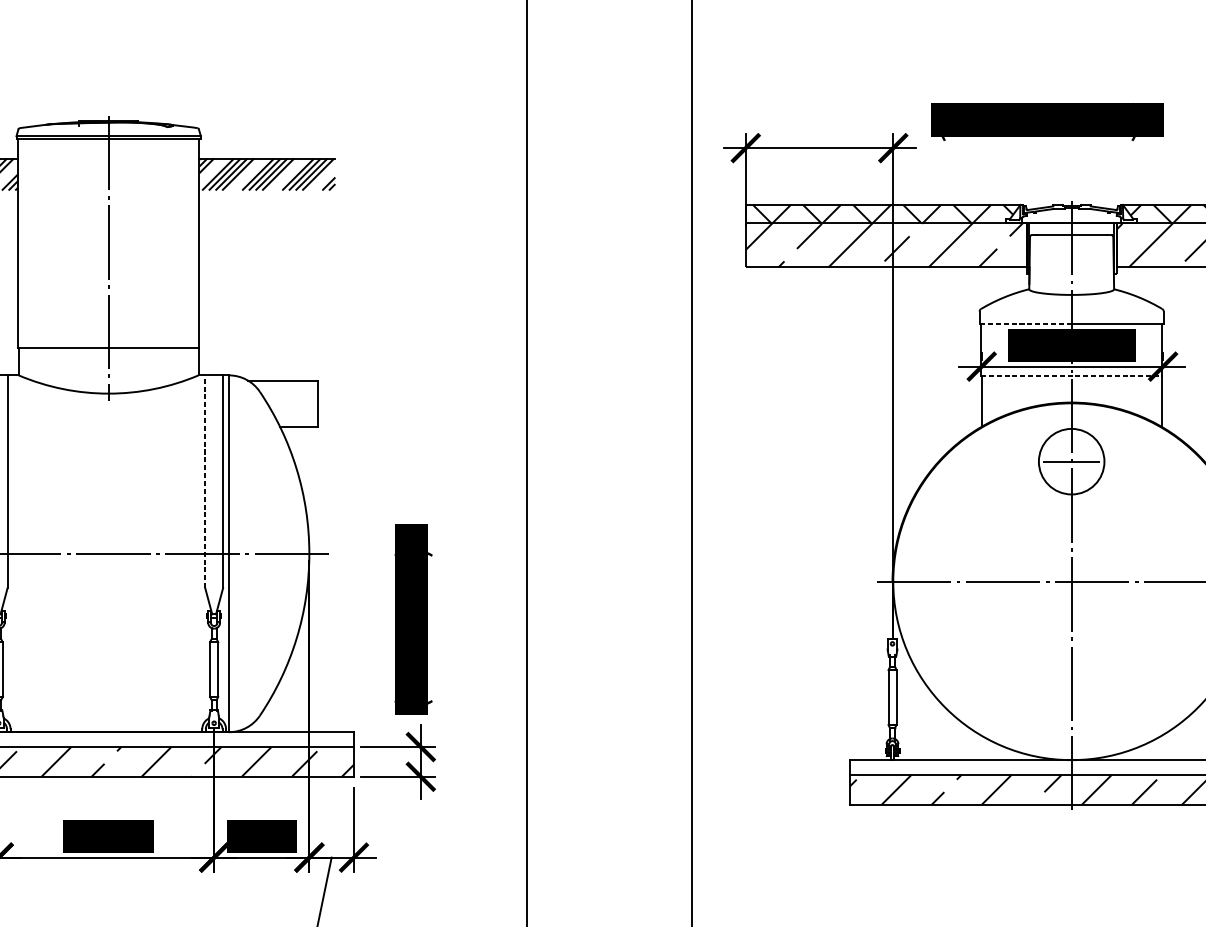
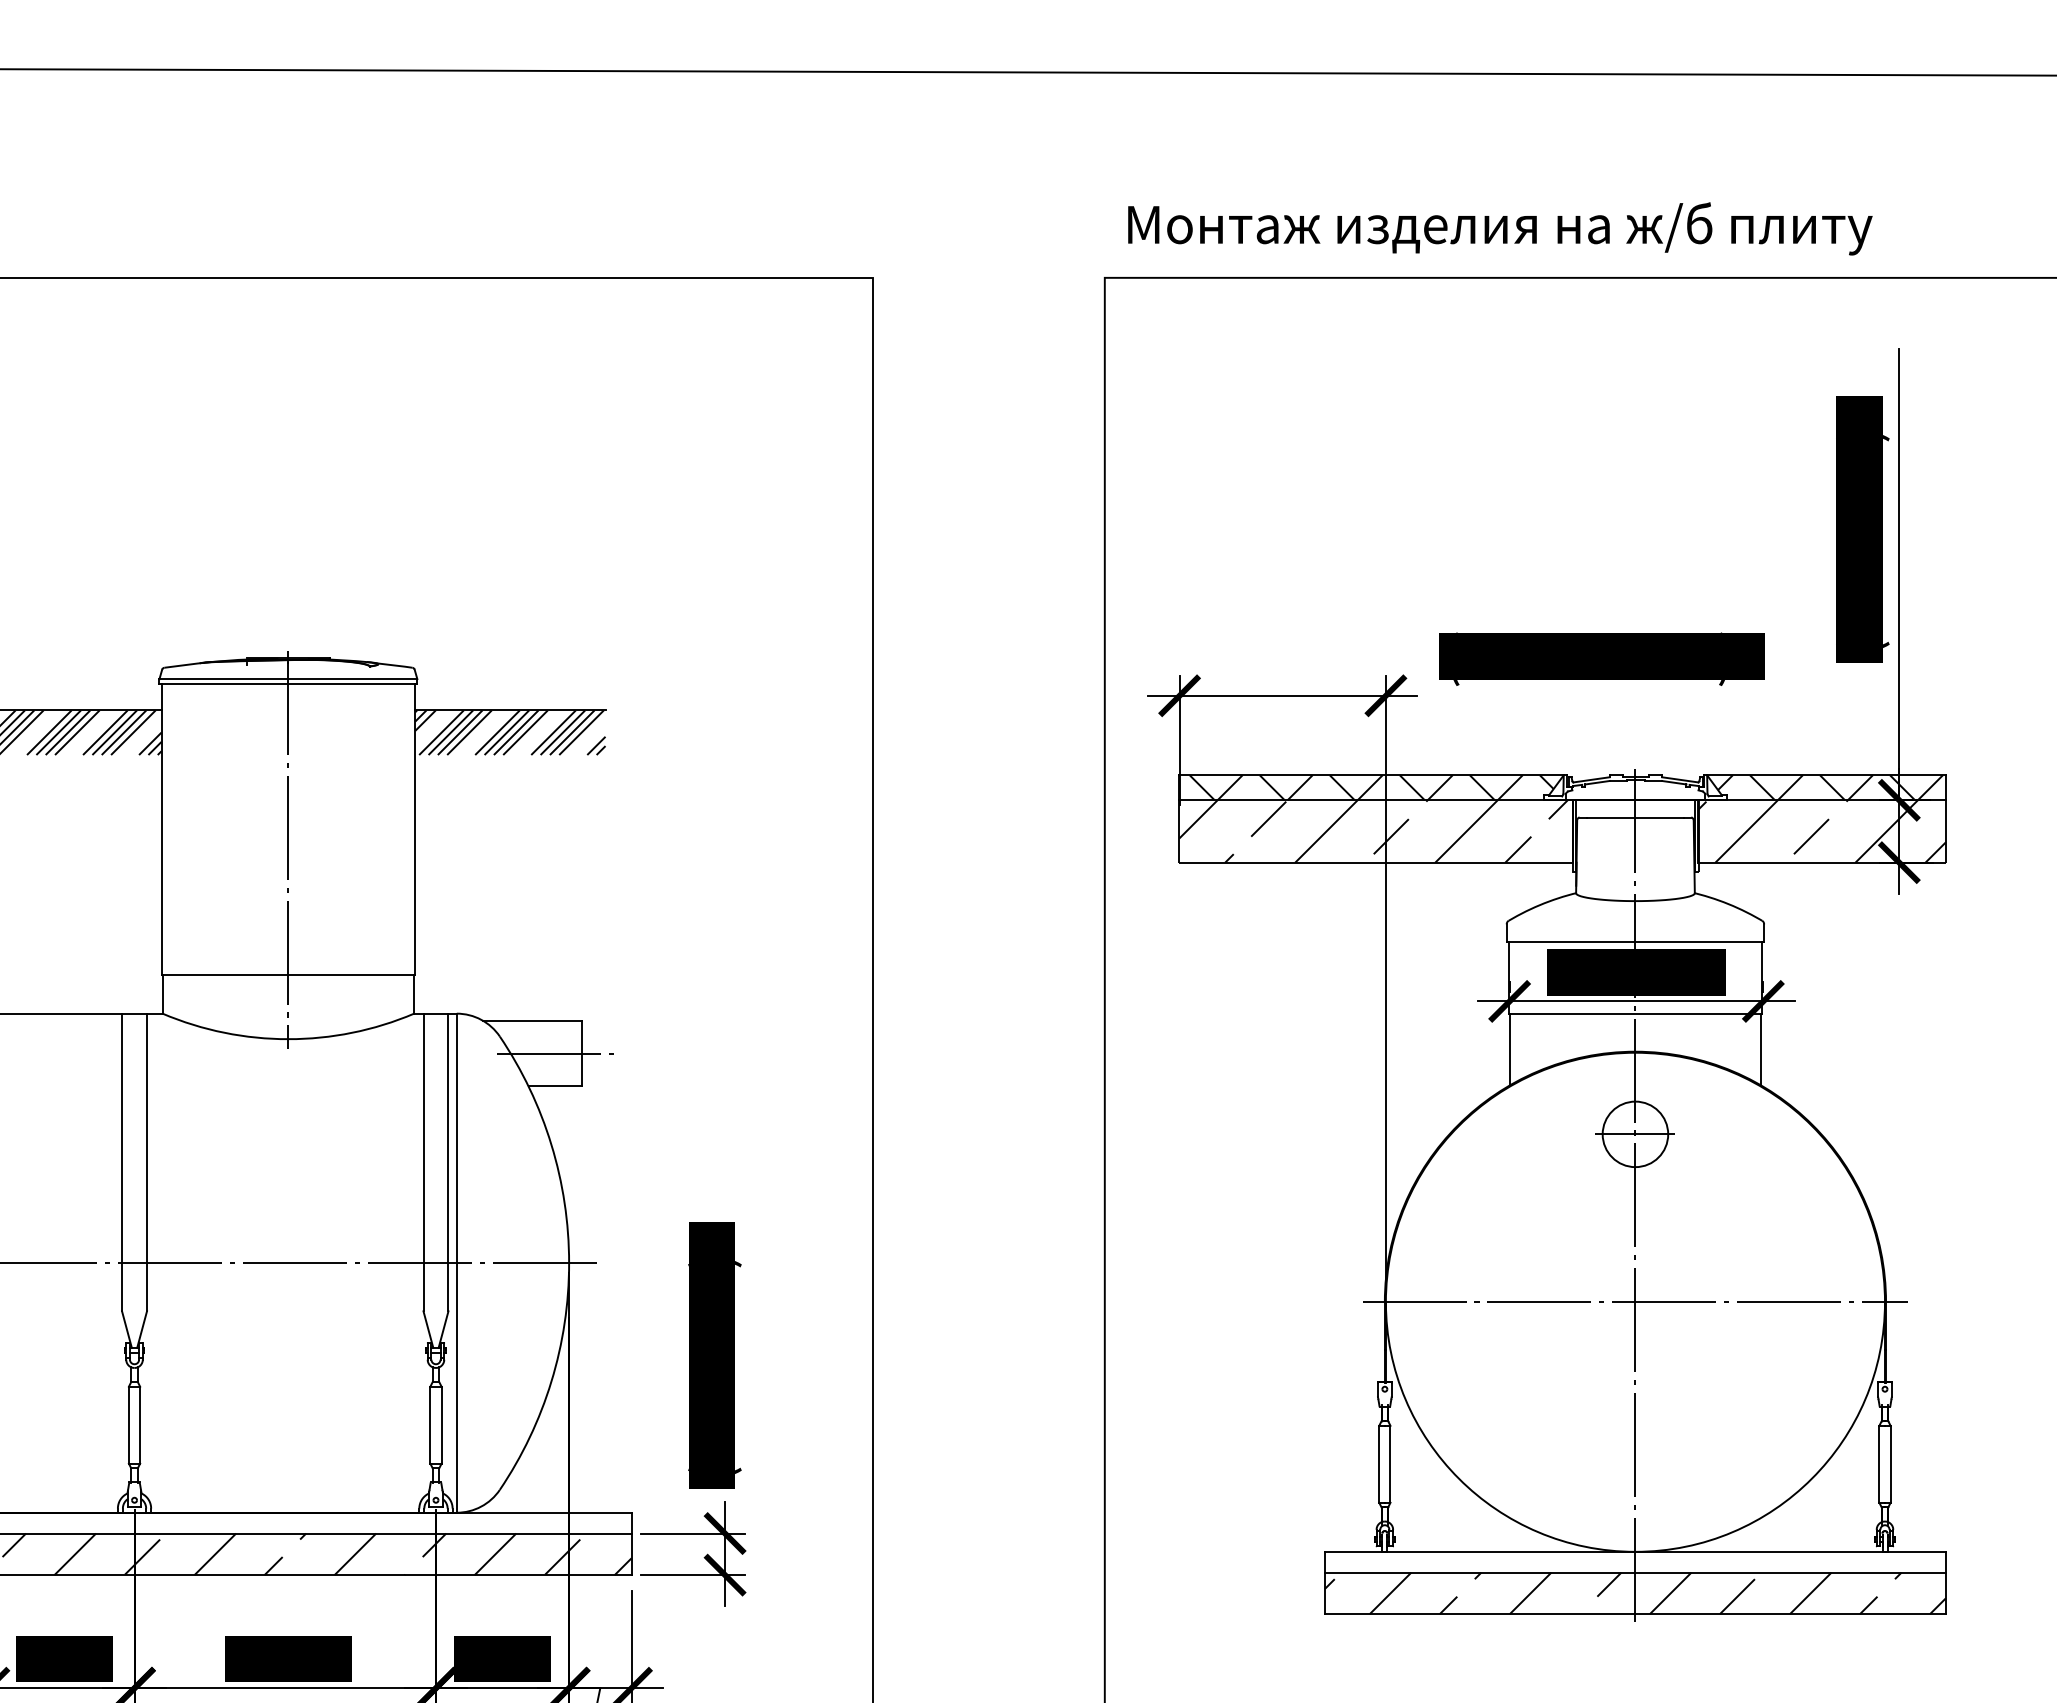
line: (1025, 323) -> (1570, 941), dashed -> solid
line: (1071, 375) -> (1635, 1014), dashed -> solid
line: (300, 403) -> (556, 1053), added
circle: (1071, 461) -> (1635, 1134), size x0.71
line: (205, 481) -> (423, 1162), dashed -> solid

